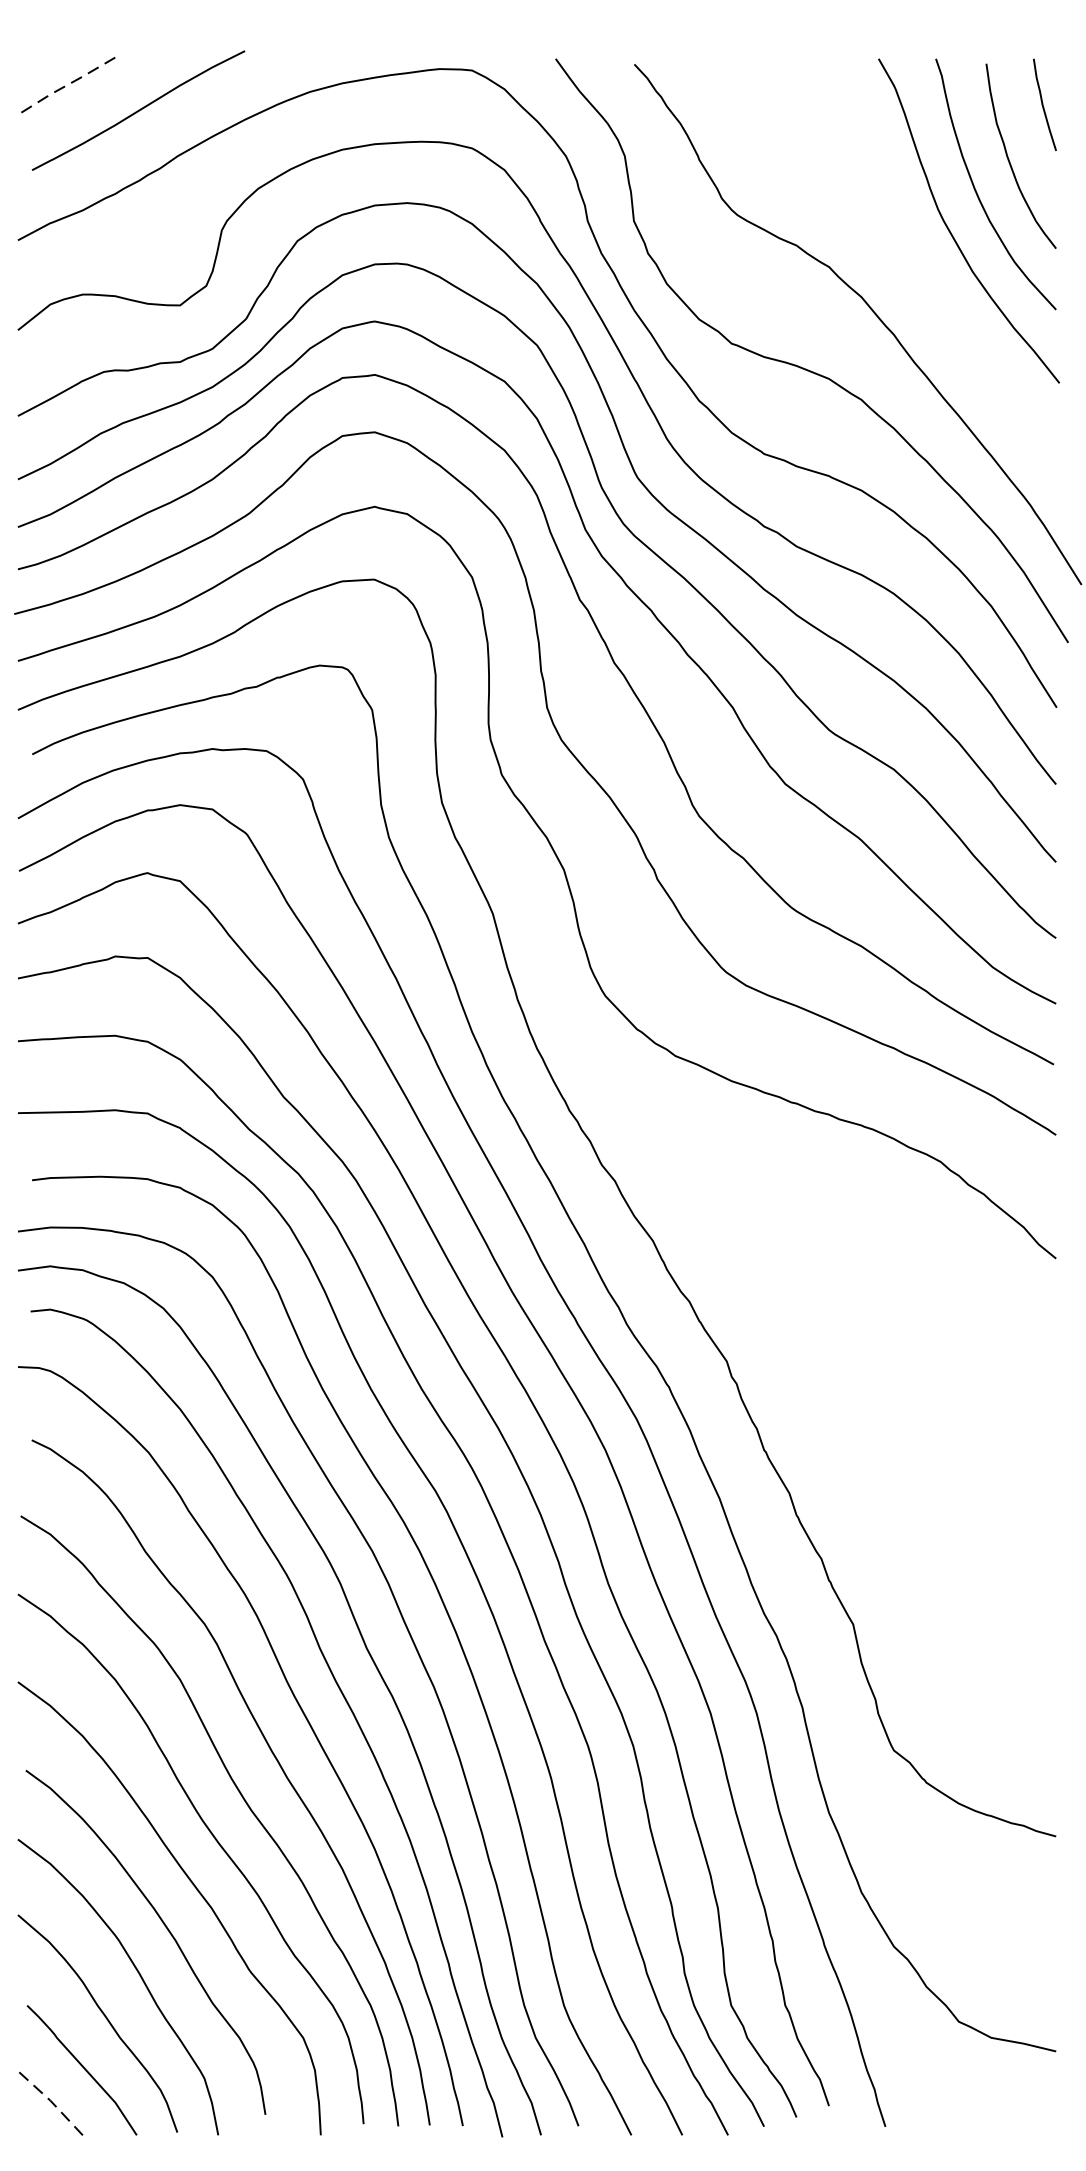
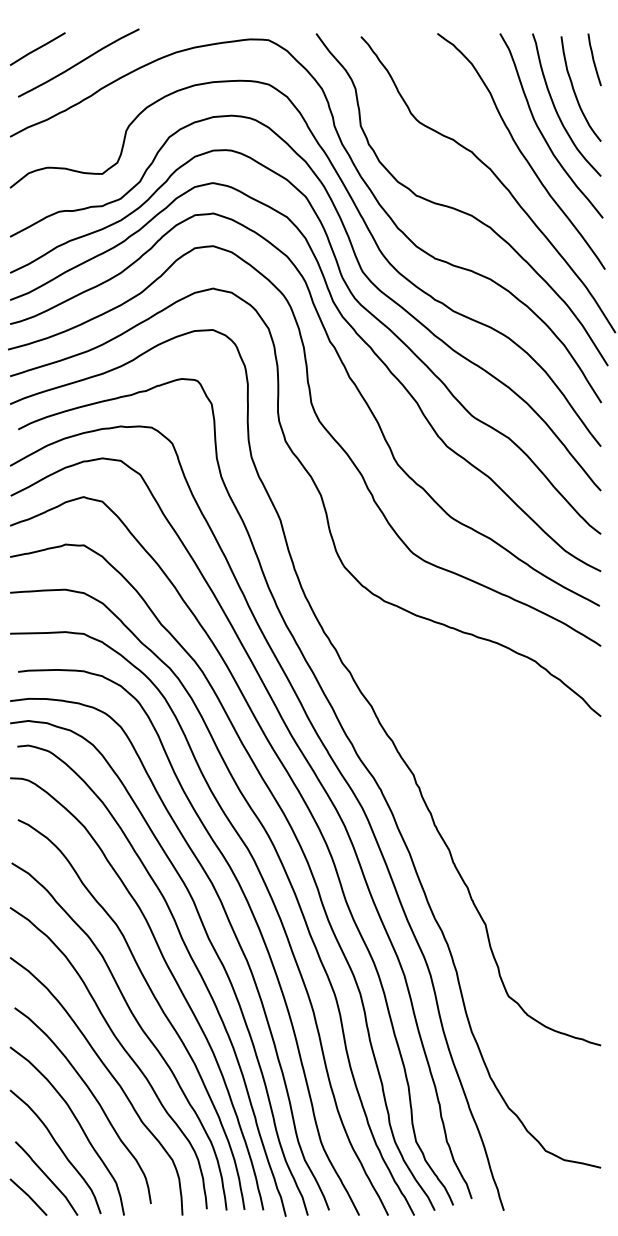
line: (66, 85) -> (37, 48), dashed -> solid
curve: (916, 265) -> (521, 151), added
line: (52, 2101) -> (29, 1196), dashed -> solid

